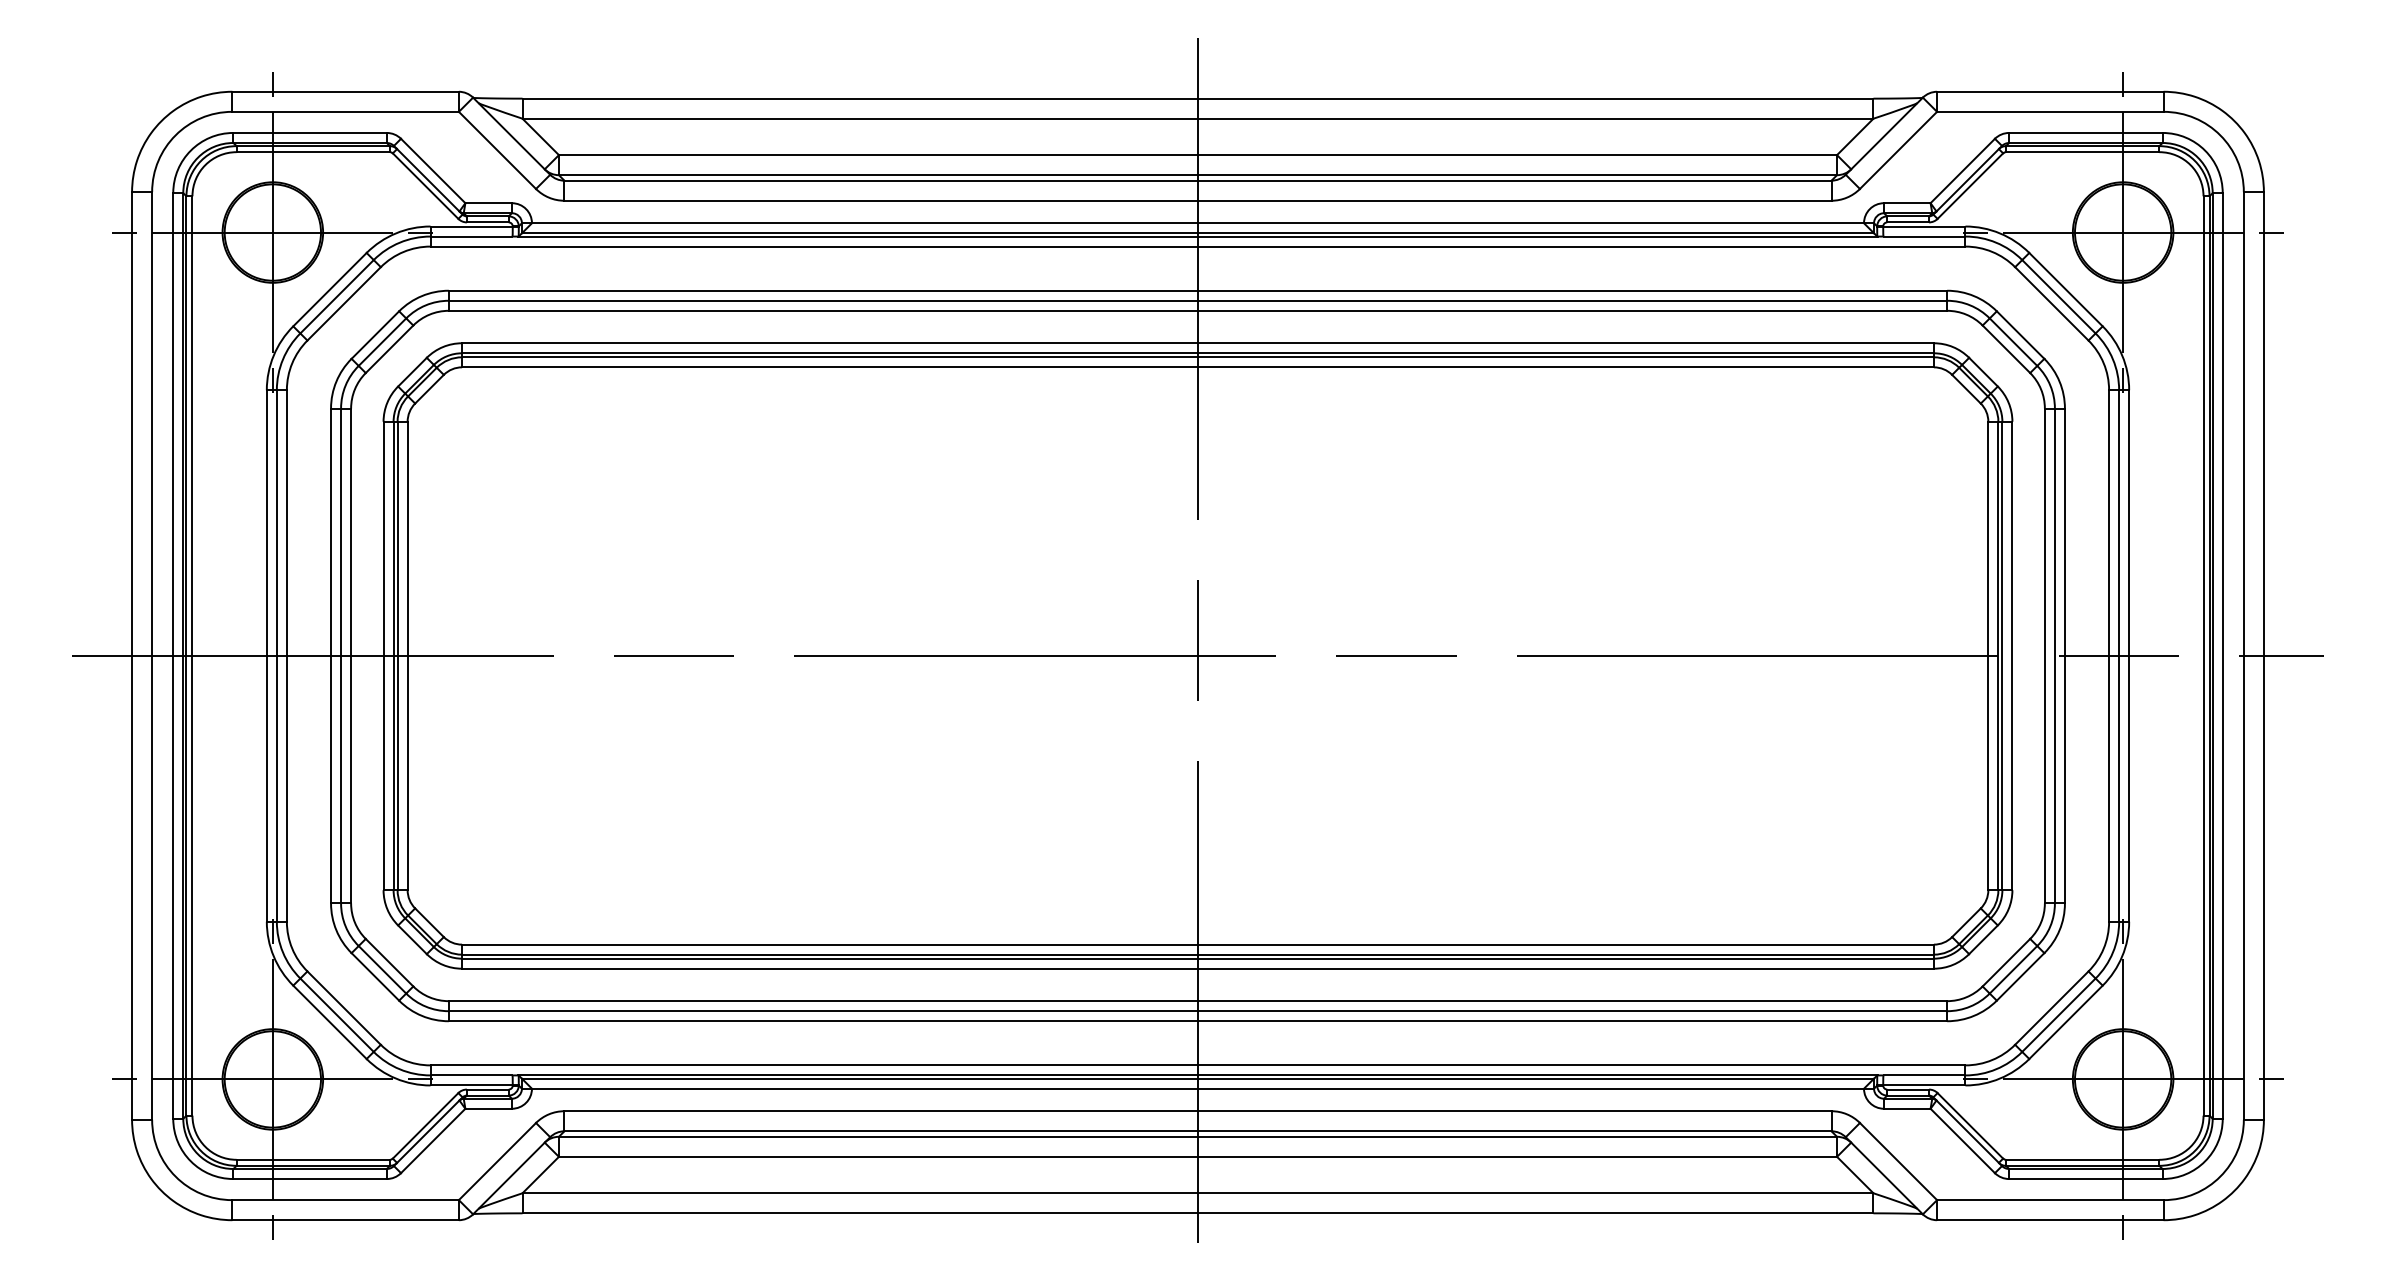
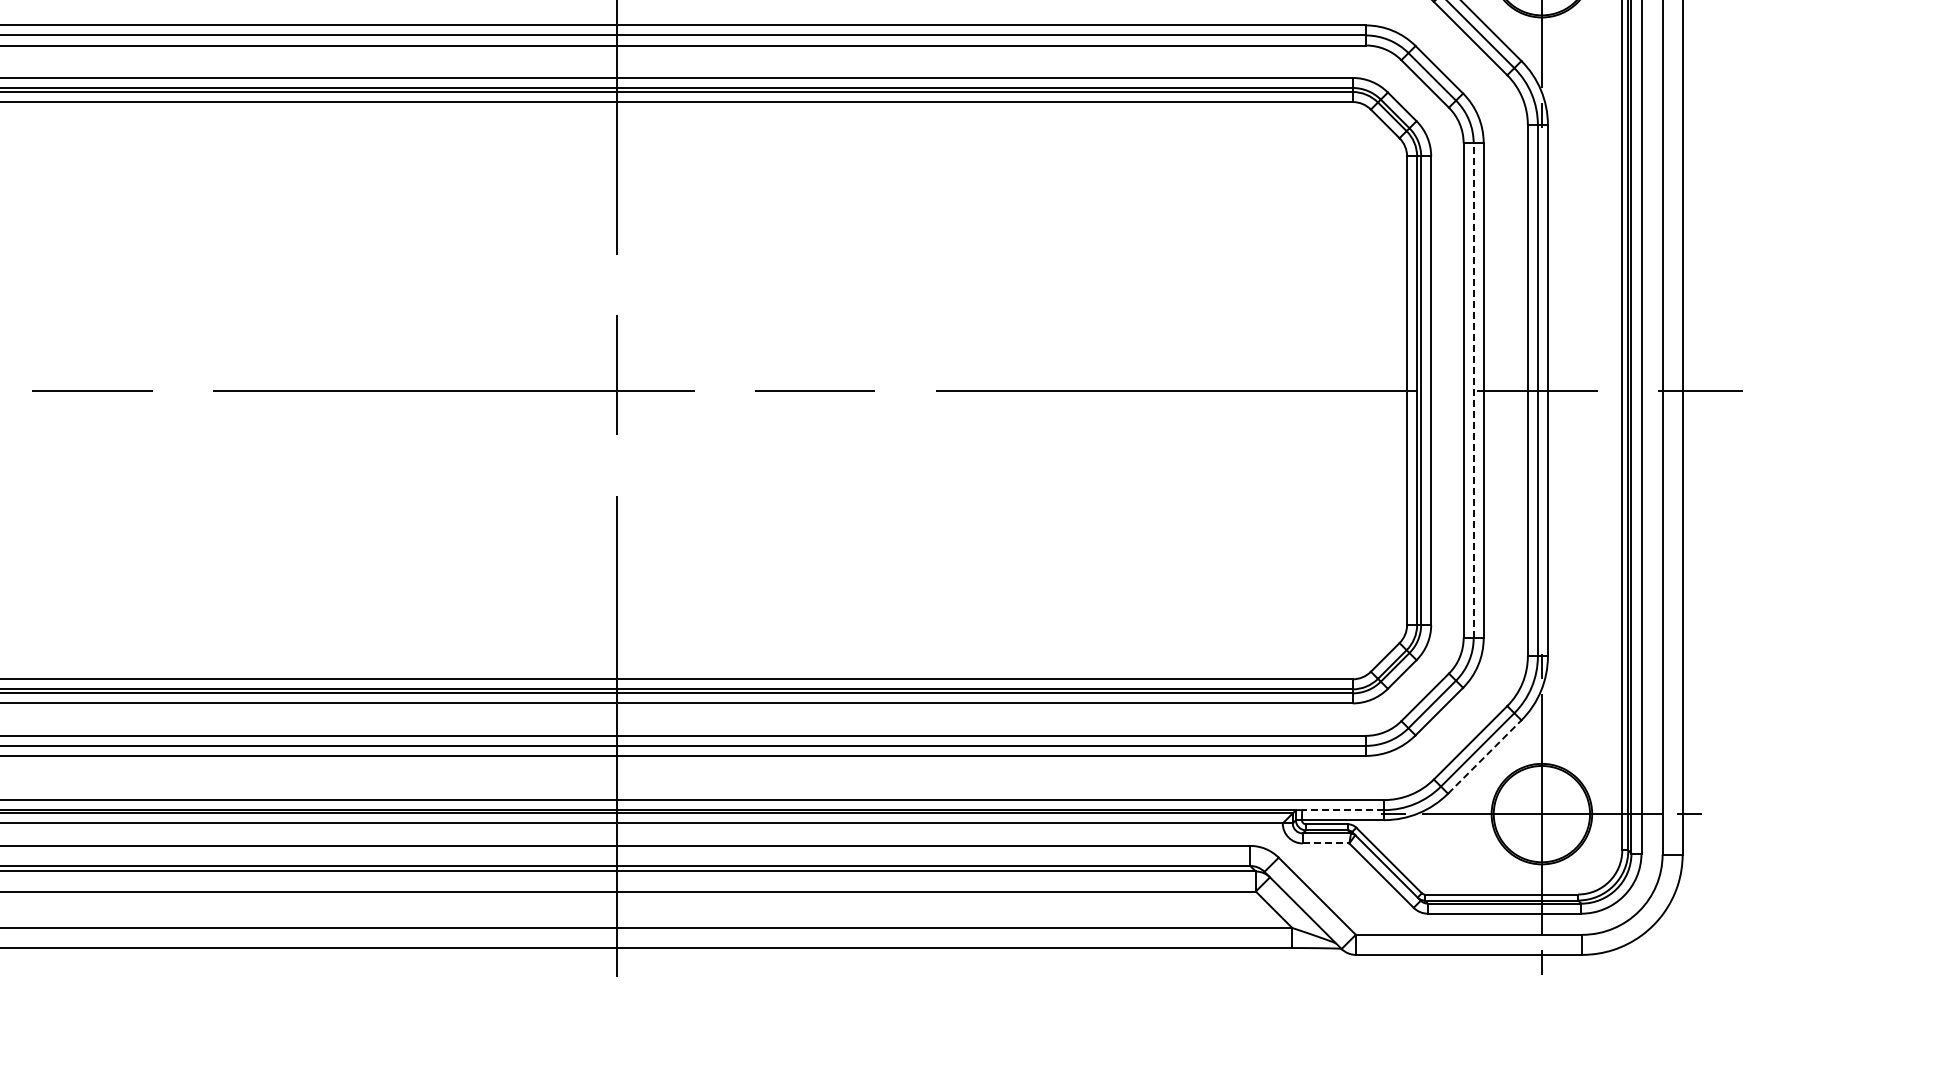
line: (2054, 655) -> (1473, 390), solid -> dashed
line: (2066, 1022) -> (1485, 757), solid -> dashed
line: (1924, 1075) -> (1343, 810), solid -> dashed
line: (1907, 1108) -> (1326, 843), solid -> dashed

